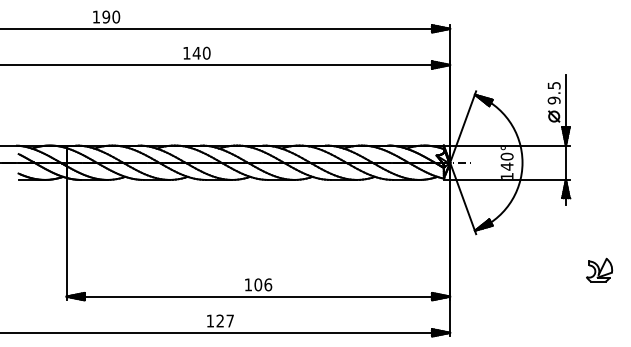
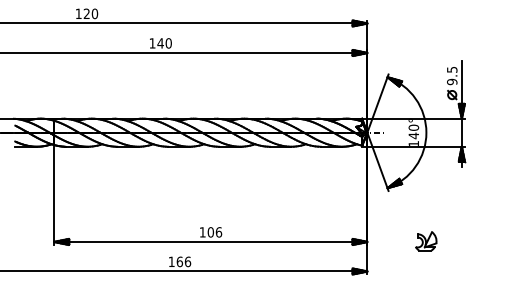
text: (105, 16) -> (86, 13), 190 -> 120
part: (599, 270) -> (426, 241), moved
text: (224, 320) -> (183, 261), 127 -> 166

